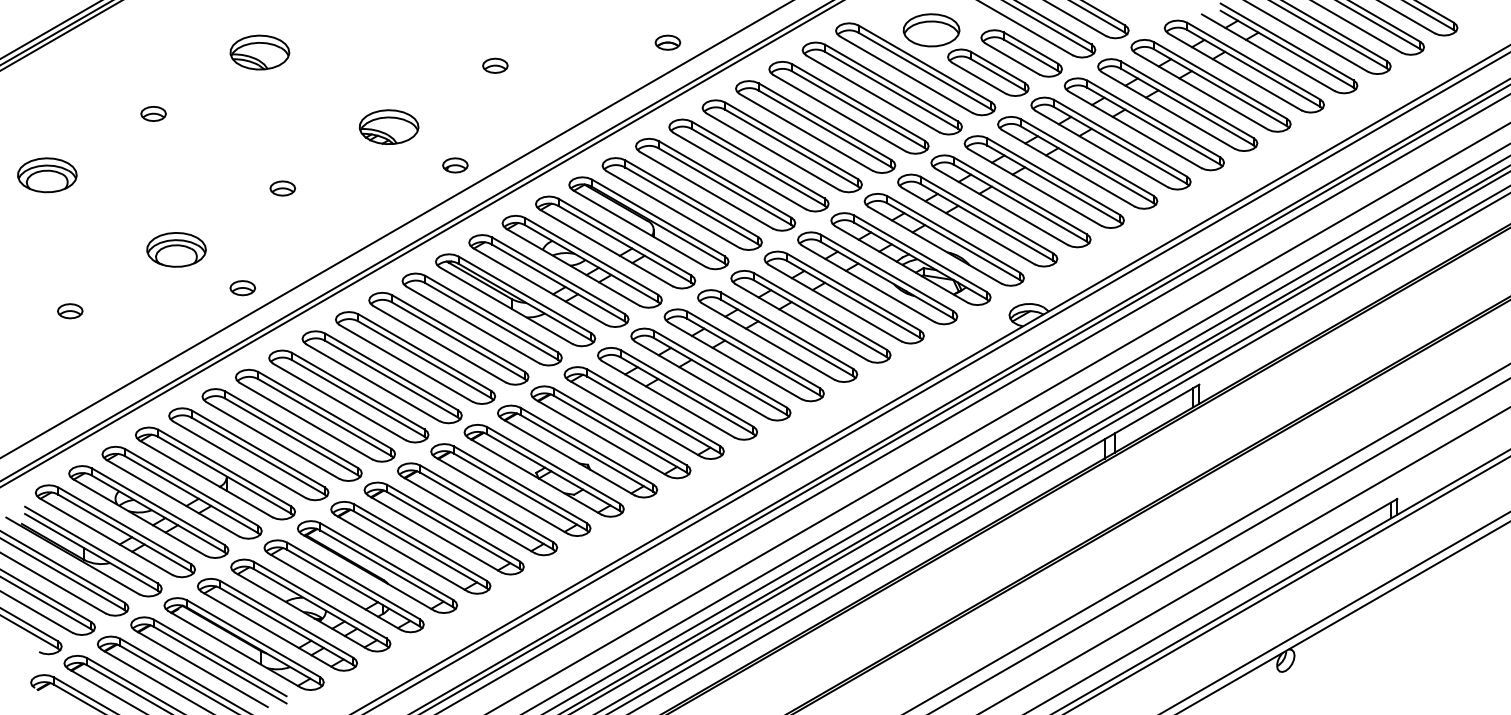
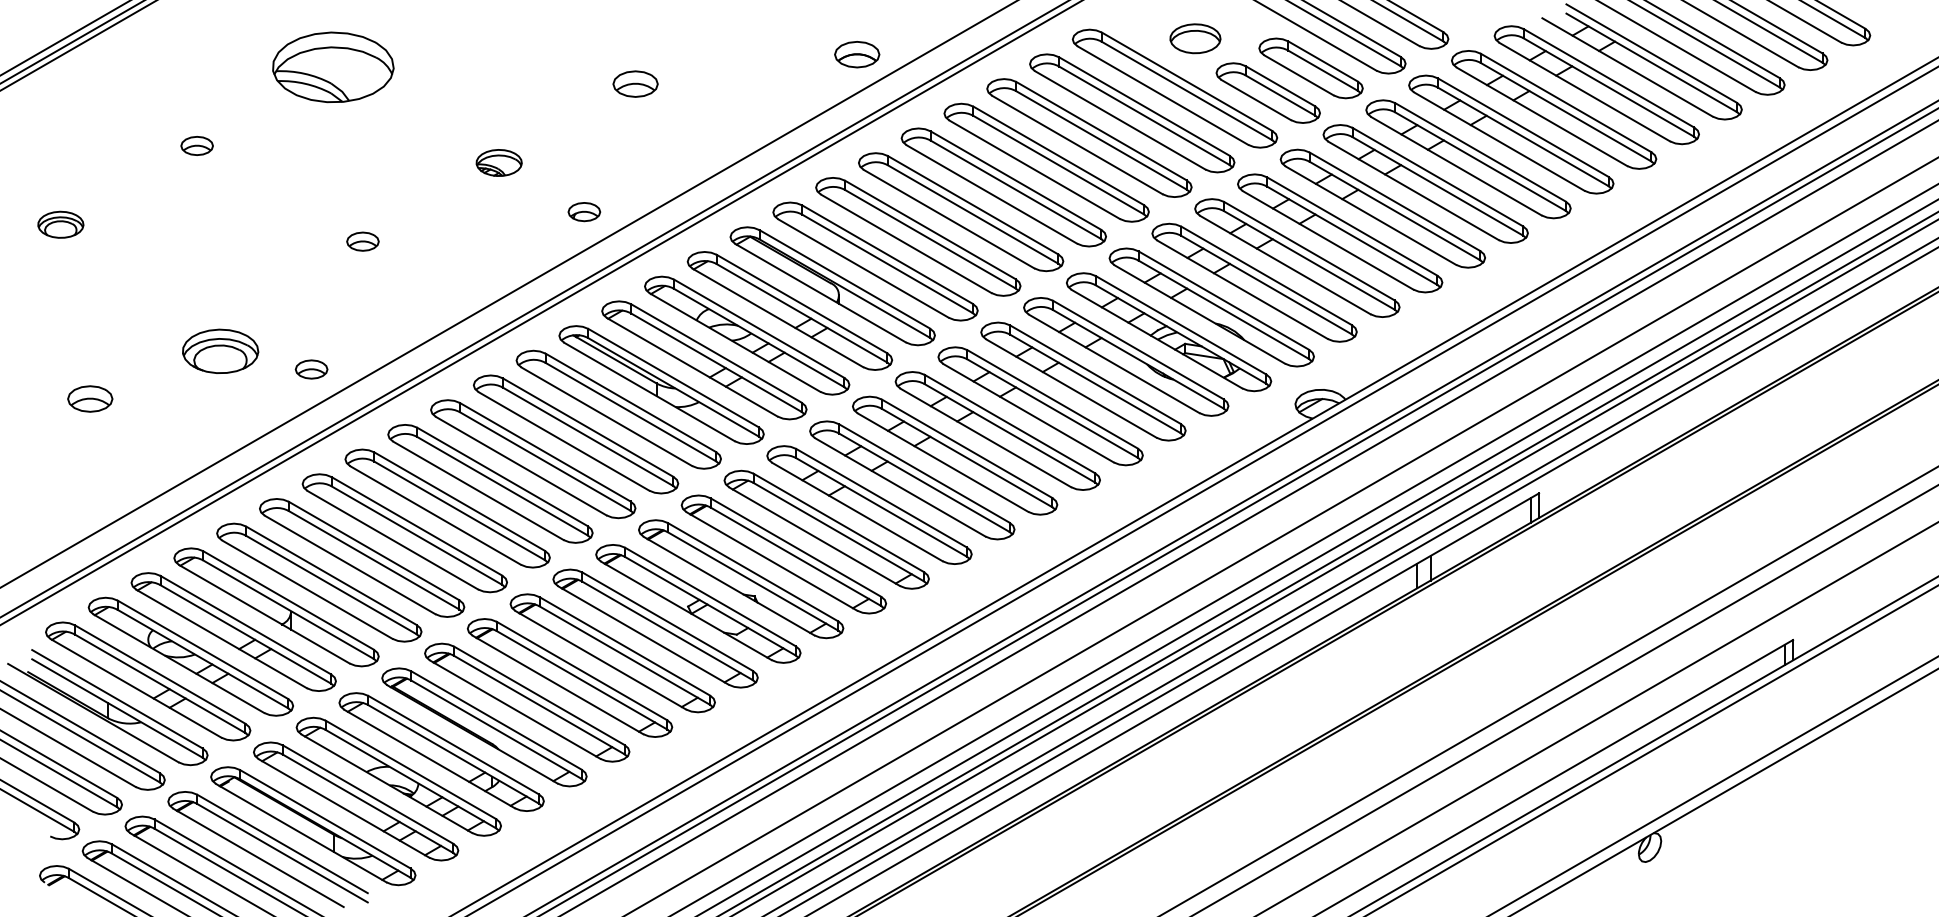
part: (931, 30) -> (1195, 38), size x0.7
part: (667, 42) -> (856, 54), size x1.4
part: (259, 52) -> (333, 66), size x1.6
part: (495, 66) -> (635, 84), size x1.4
part: (388, 126) -> (498, 162), size x0.6
part: (47, 175) -> (60, 224), size x0.6
part: (176, 249) -> (220, 350), moved
part: (69, 311) -> (89, 399), size x1.4

